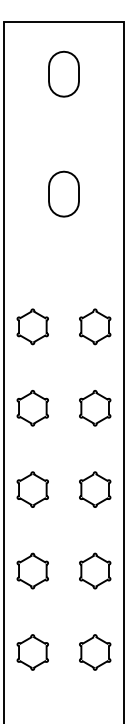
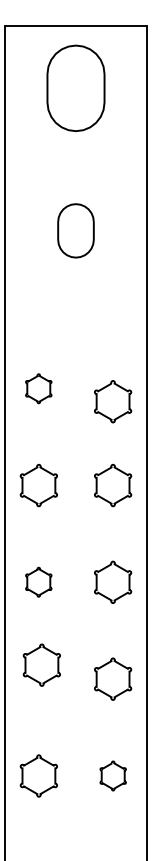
part: (63, 73) -> (75, 87), size x1.6
part: (32, 326) -> (38, 388), size x0.7
part: (95, 326) -> (113, 401), moved
part: (32, 488) -> (38, 581), size x0.7
part: (32, 570) -> (41, 664), moved
part: (95, 652) -> (113, 775), size x0.7

